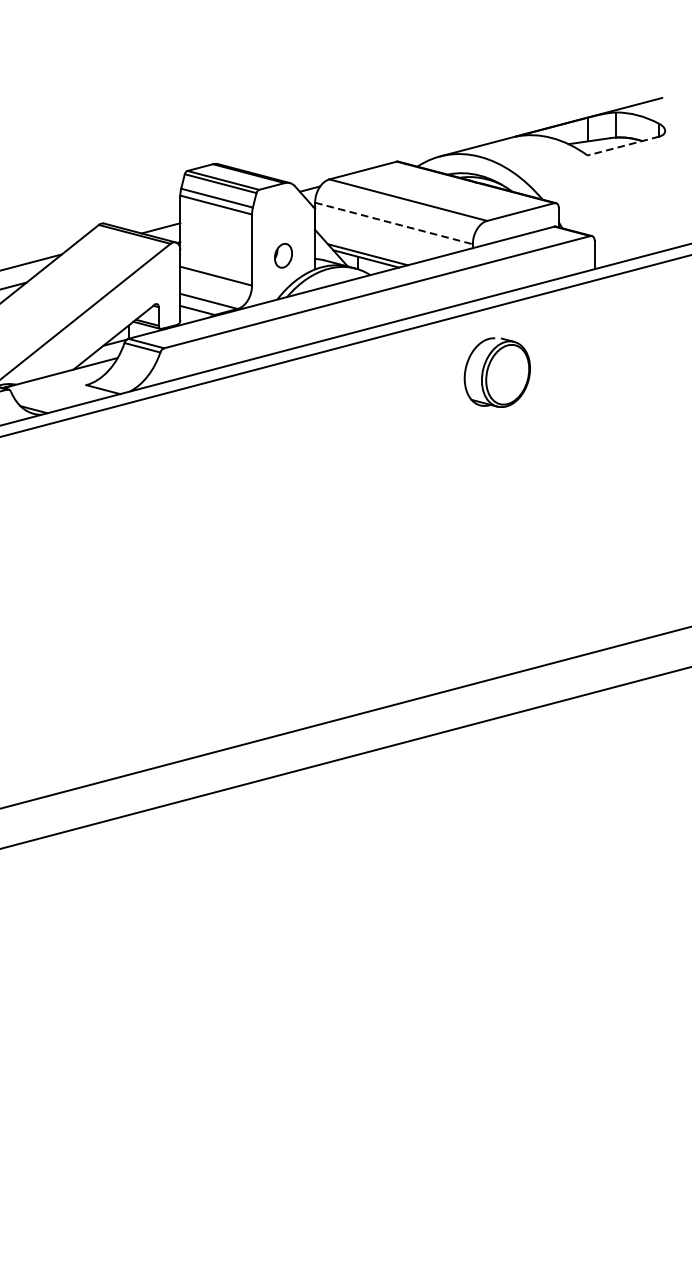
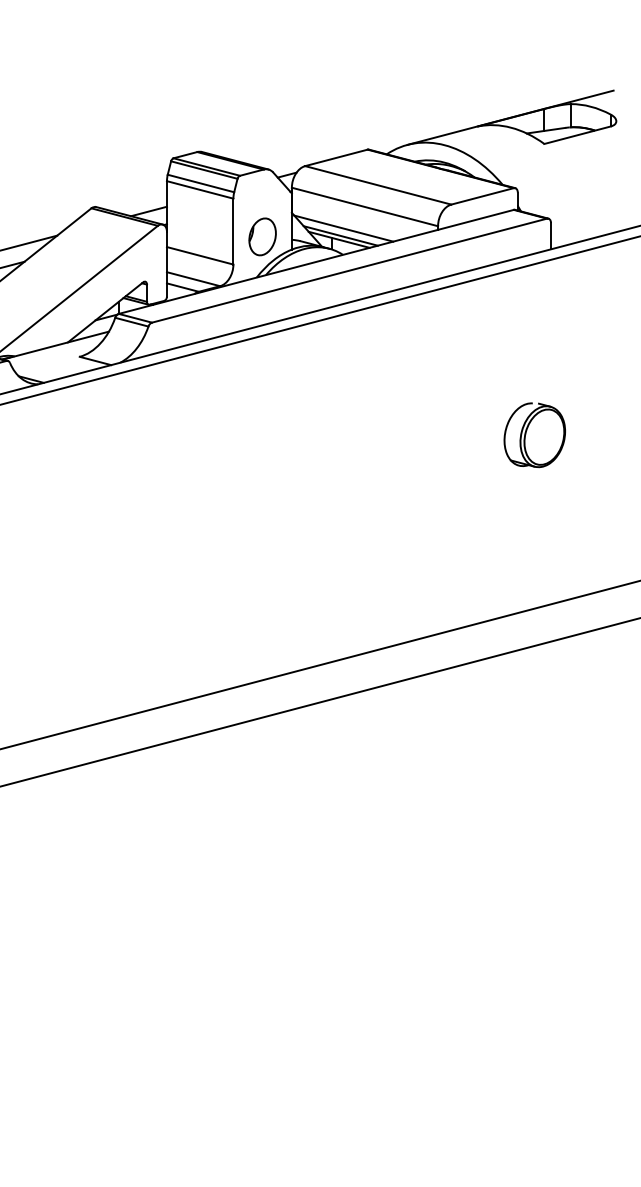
line: (623, 146) -> (577, 135), dashed -> solid
line: (393, 224) -> (364, 207), dashed -> solid
line: (370, 246) -> (343, 228), added
part: (283, 255) -> (262, 236), size x1.67
part: (497, 372) -> (534, 435), moved

